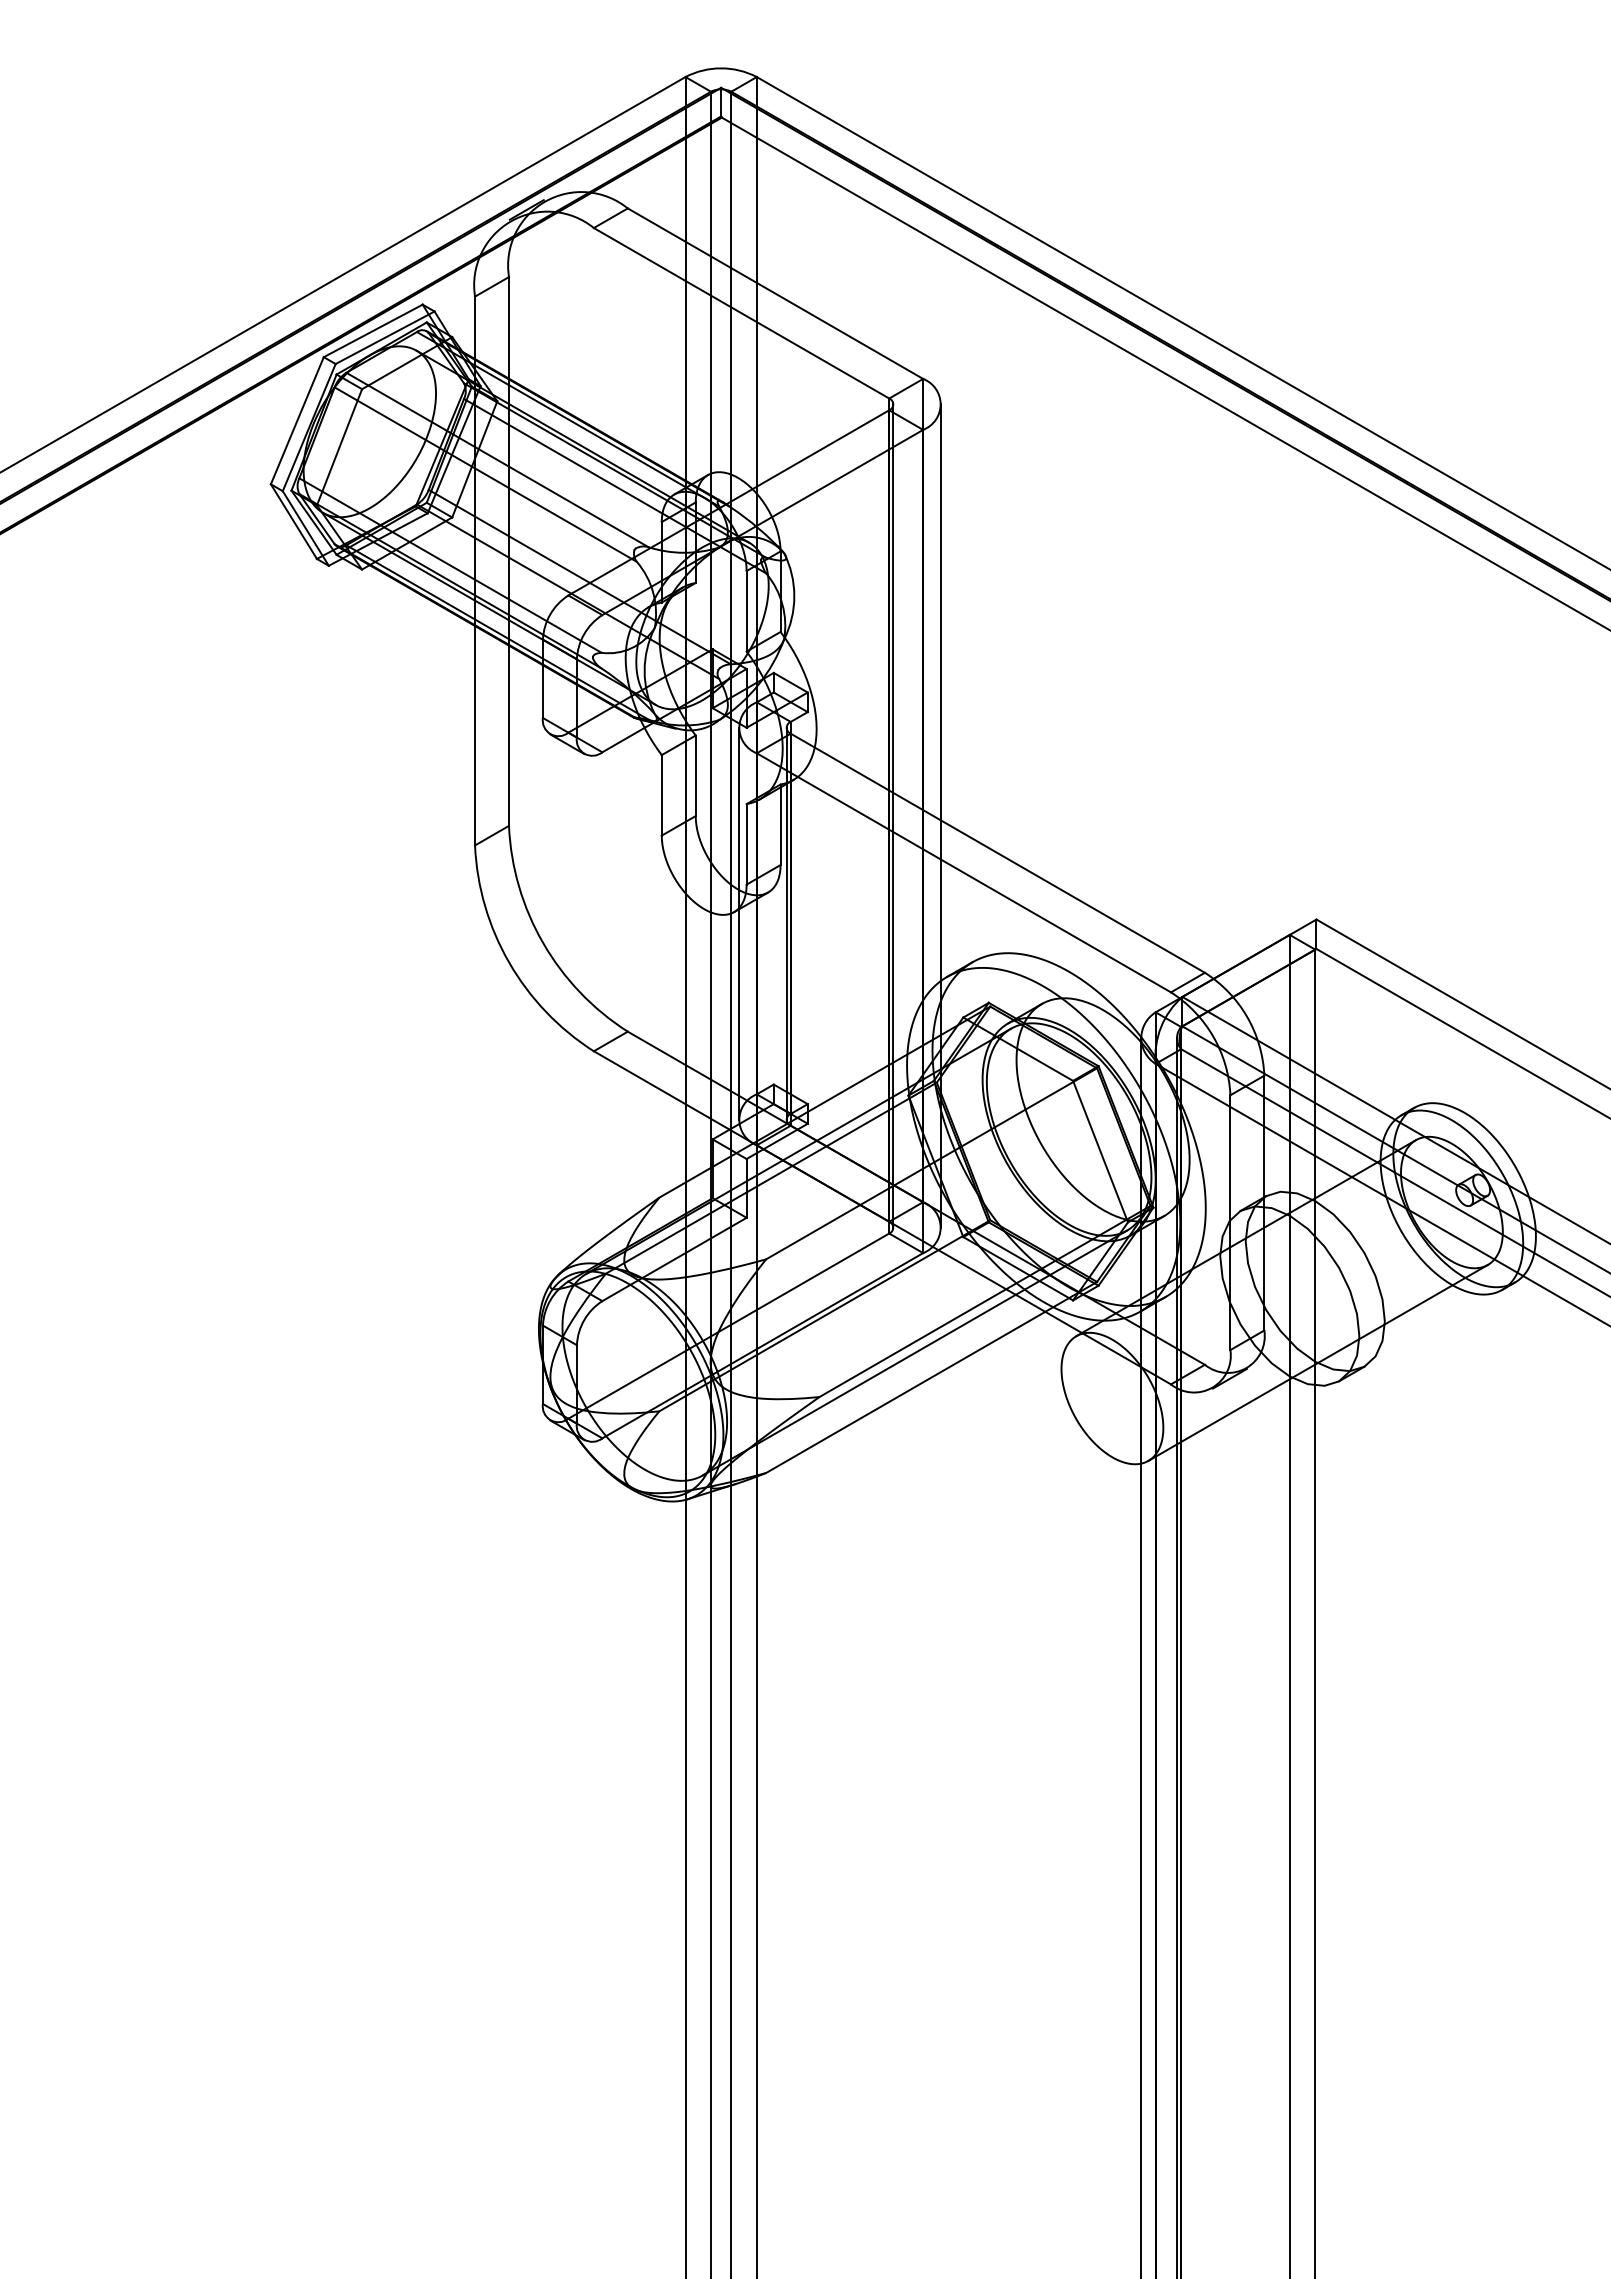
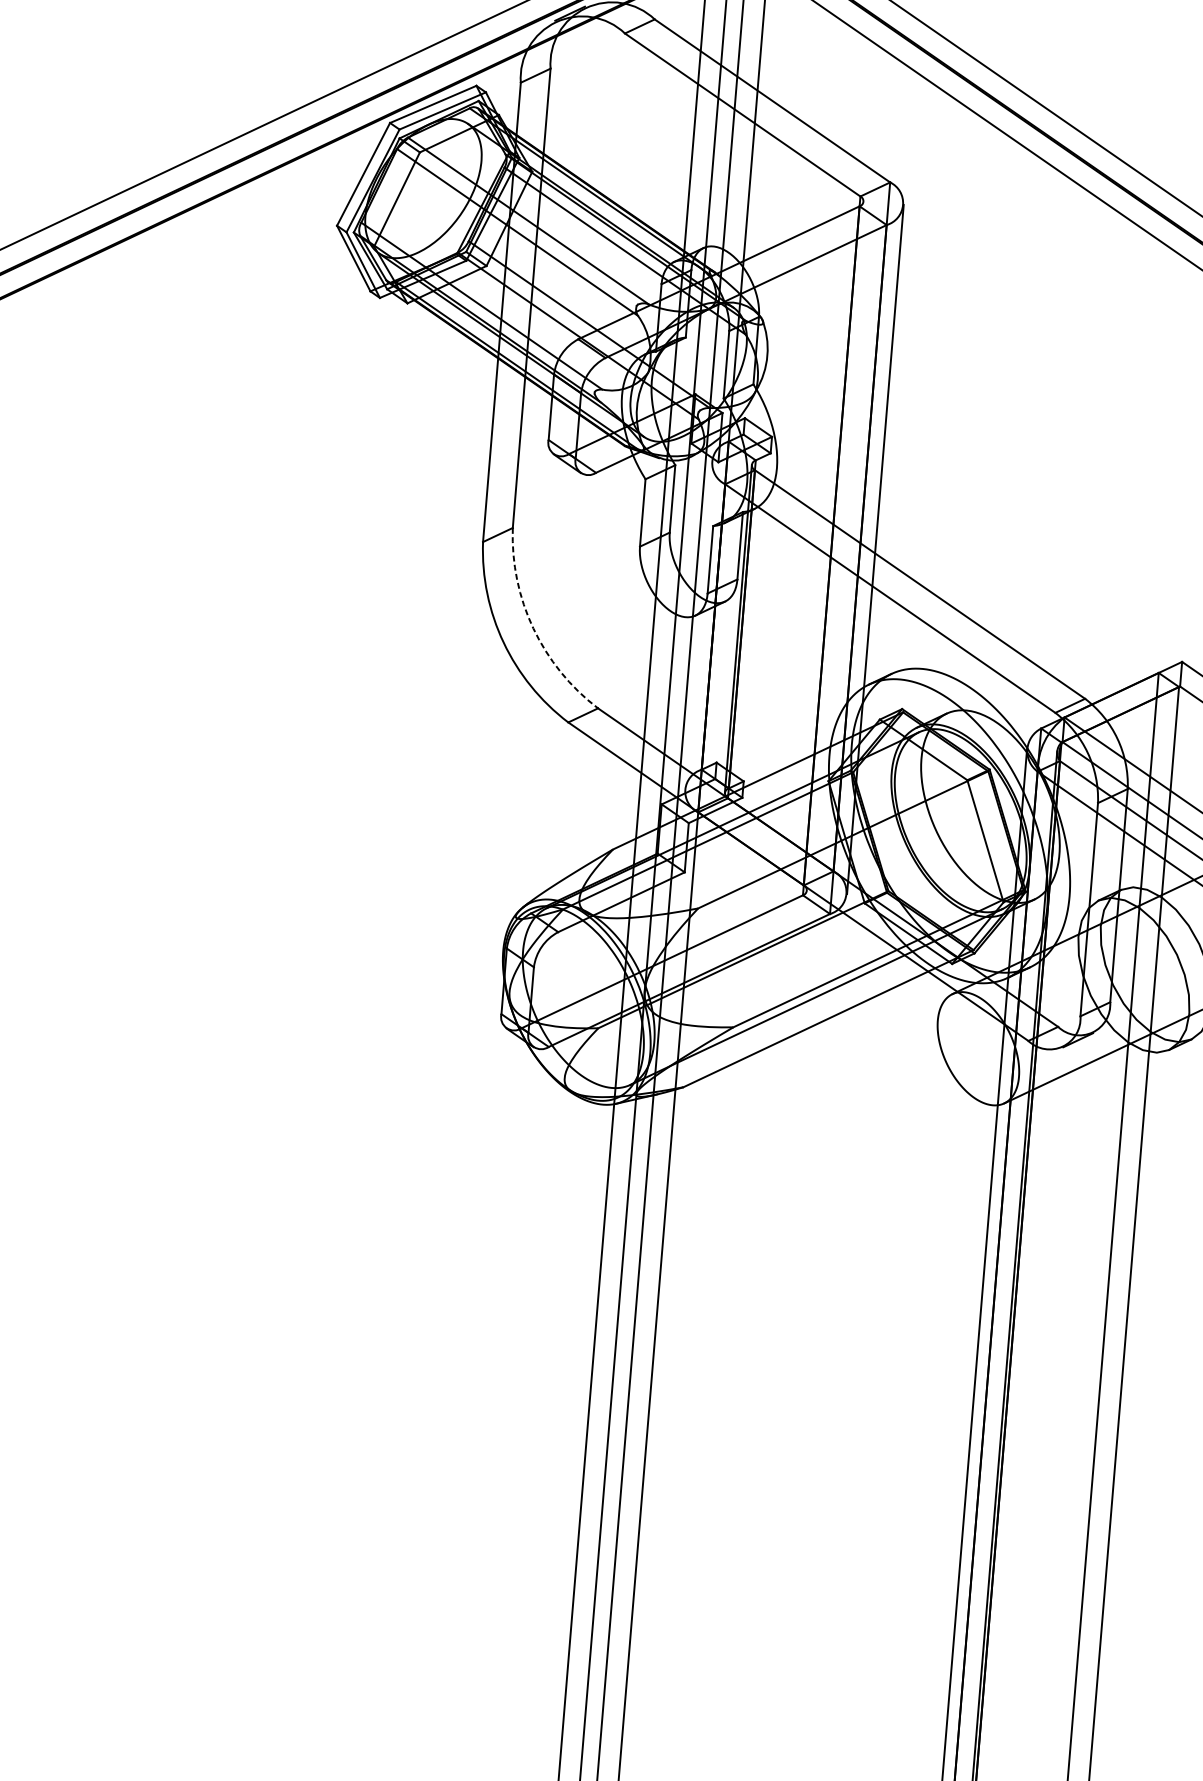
line: (893, 815) -> (835, 545), removed
line: (738, 923) -> (698, 625), removed
arc: (543, 943) -> (533, 628), solid -> dashed

